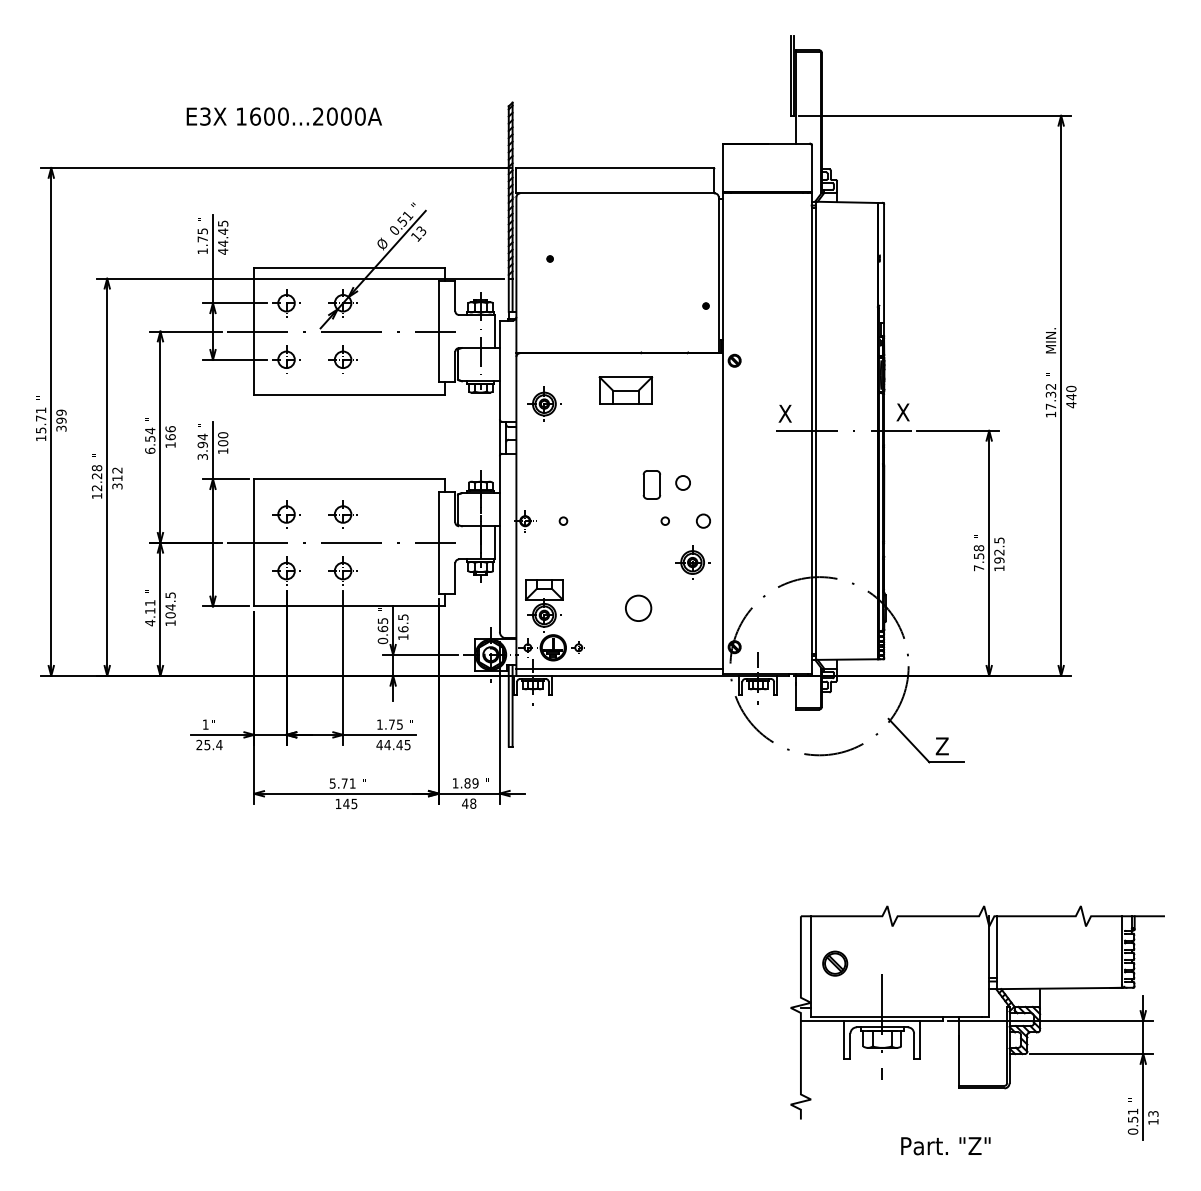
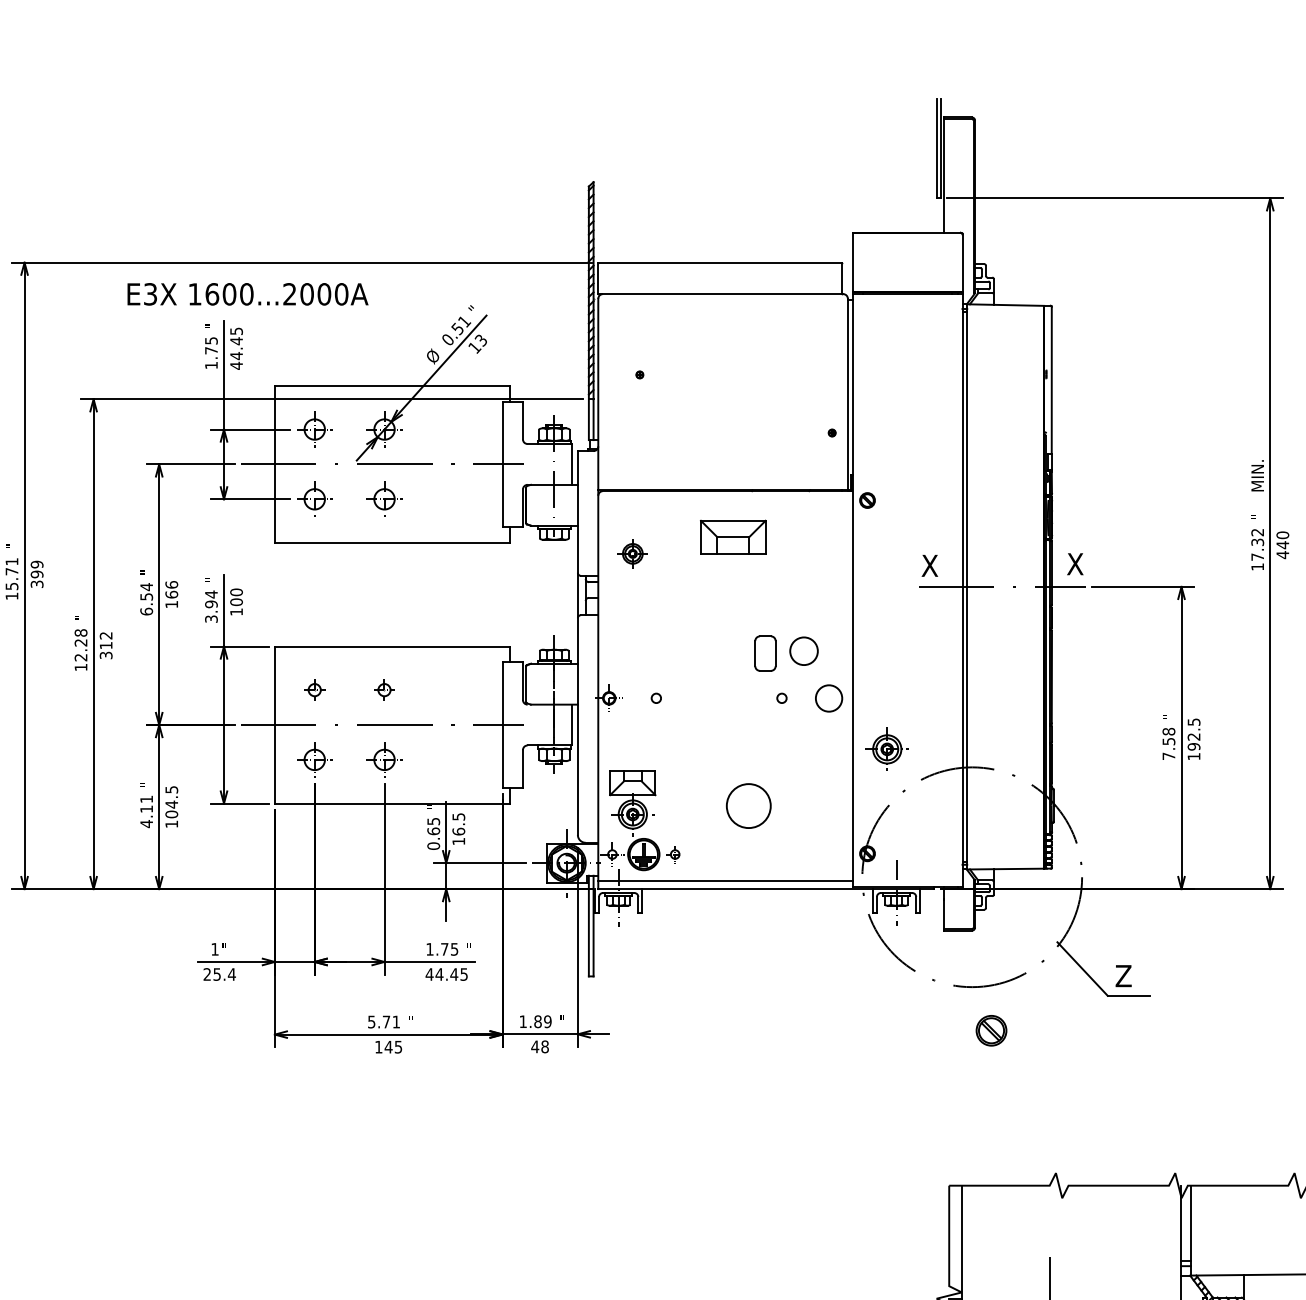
text: (283, 116) -> (246, 294), moved
part: (544, 403) -> (632, 553), size x0.7
circle: (682, 482) -> (803, 650), size x1.6
part: (286, 514) -> (314, 690), size x0.6
part: (342, 514) -> (383, 690), size x0.6
circle: (703, 520) -> (829, 697), size x1.6
part: (692, 562) -> (887, 749), moved
circle: (638, 607) -> (748, 804), size x1.4
part: (835, 963) -> (991, 1030), moved

